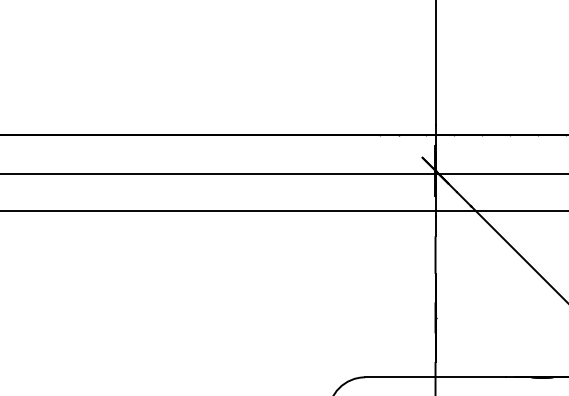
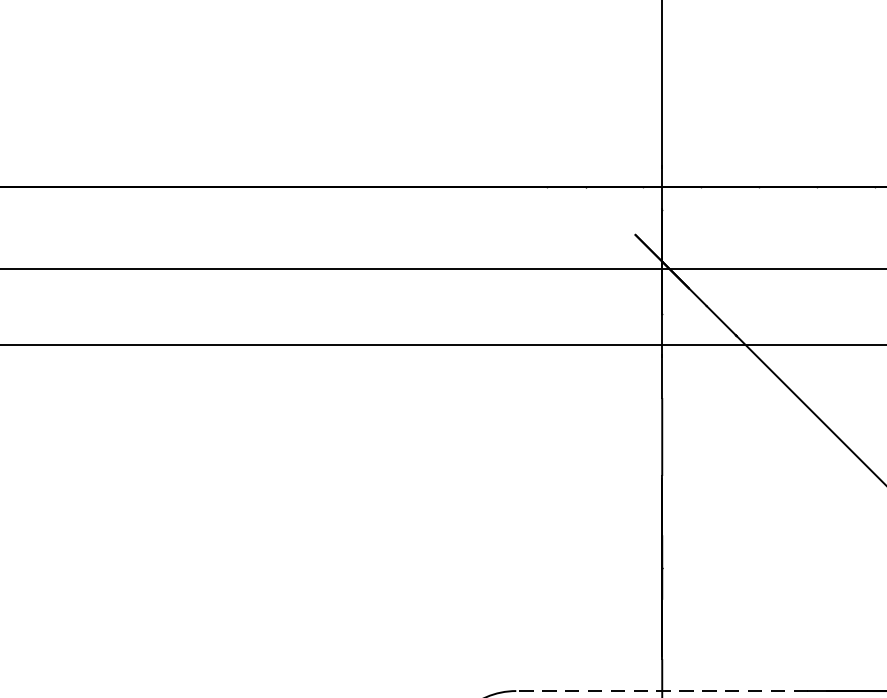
line: (434, 377) -> (660, 691), solid -> dashed

